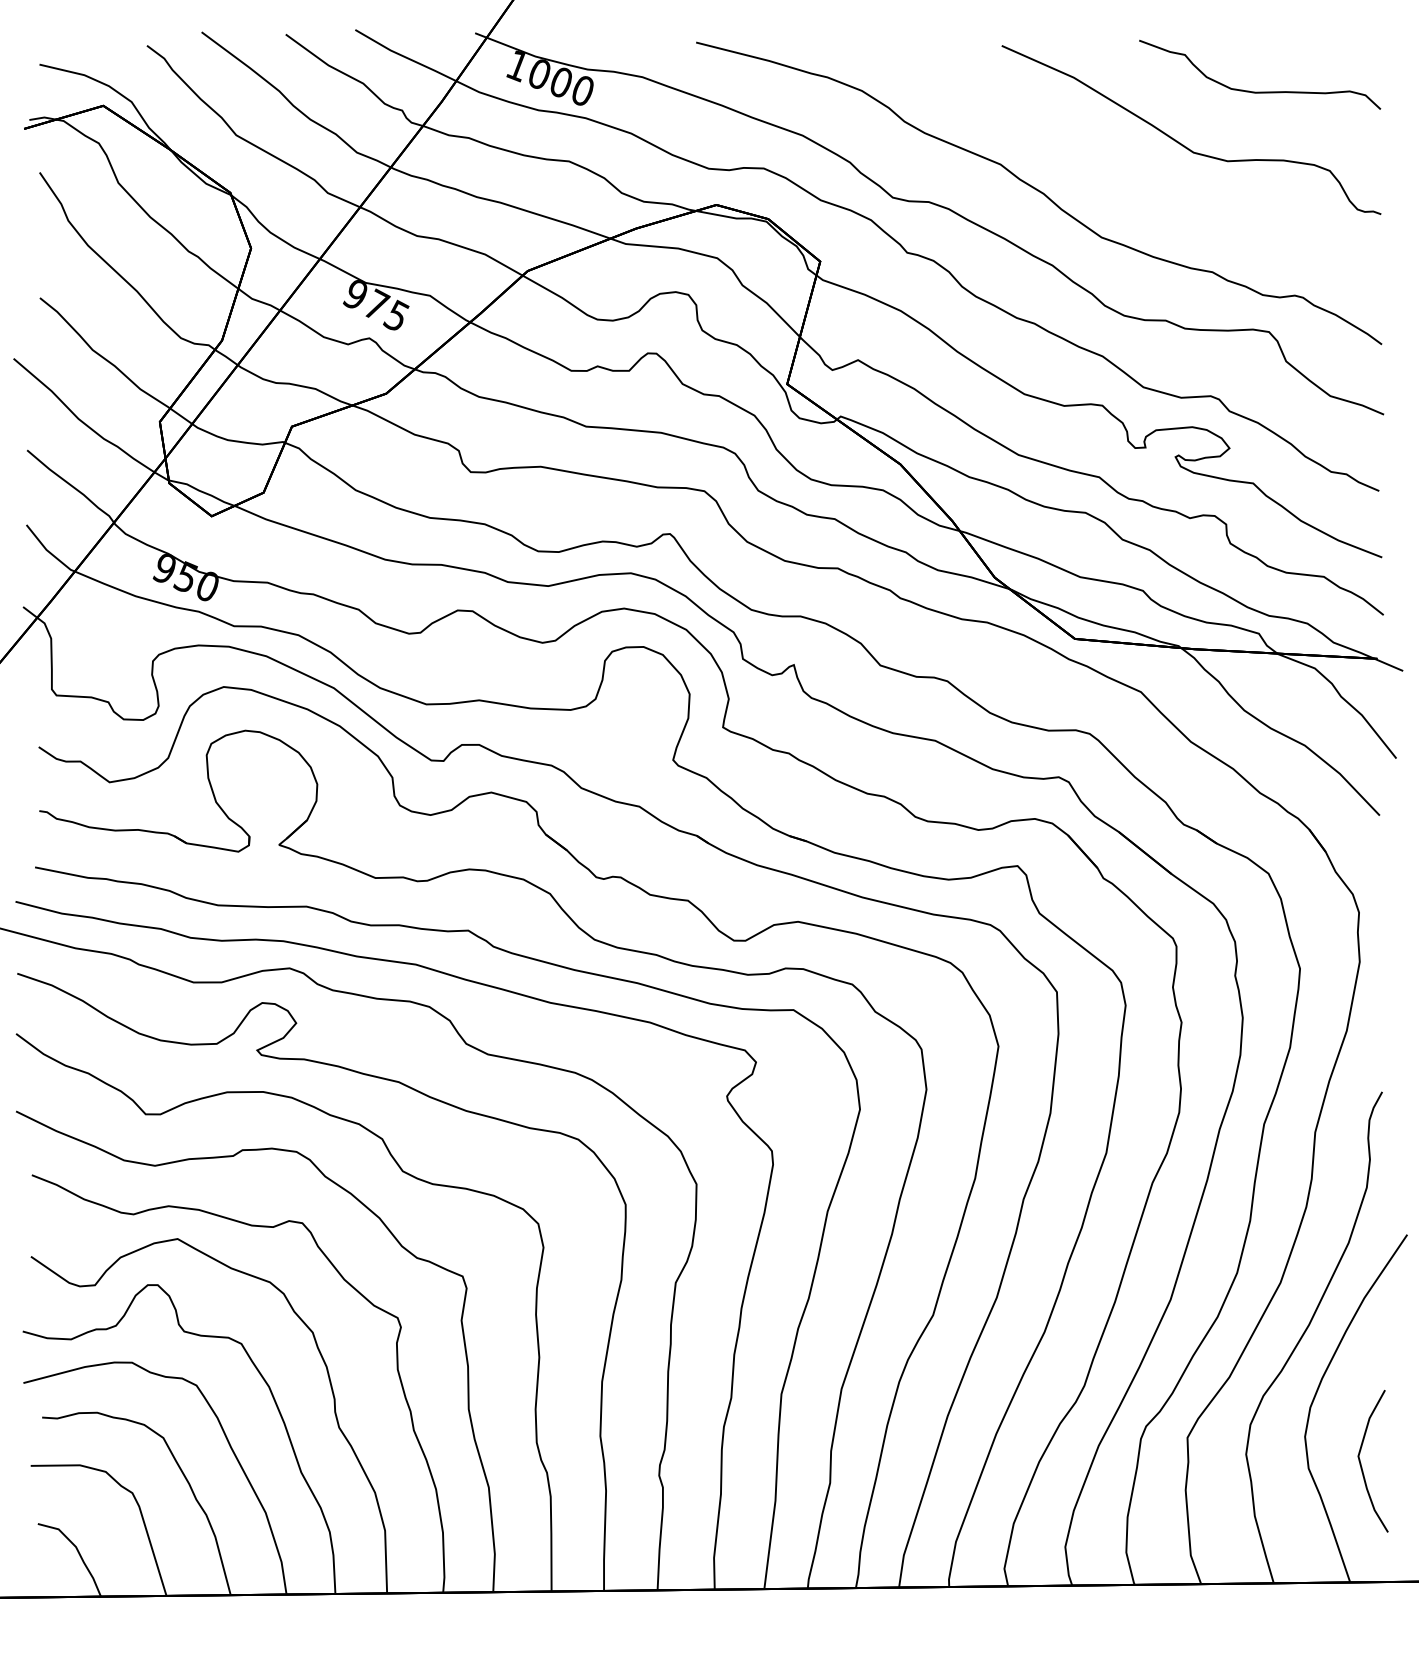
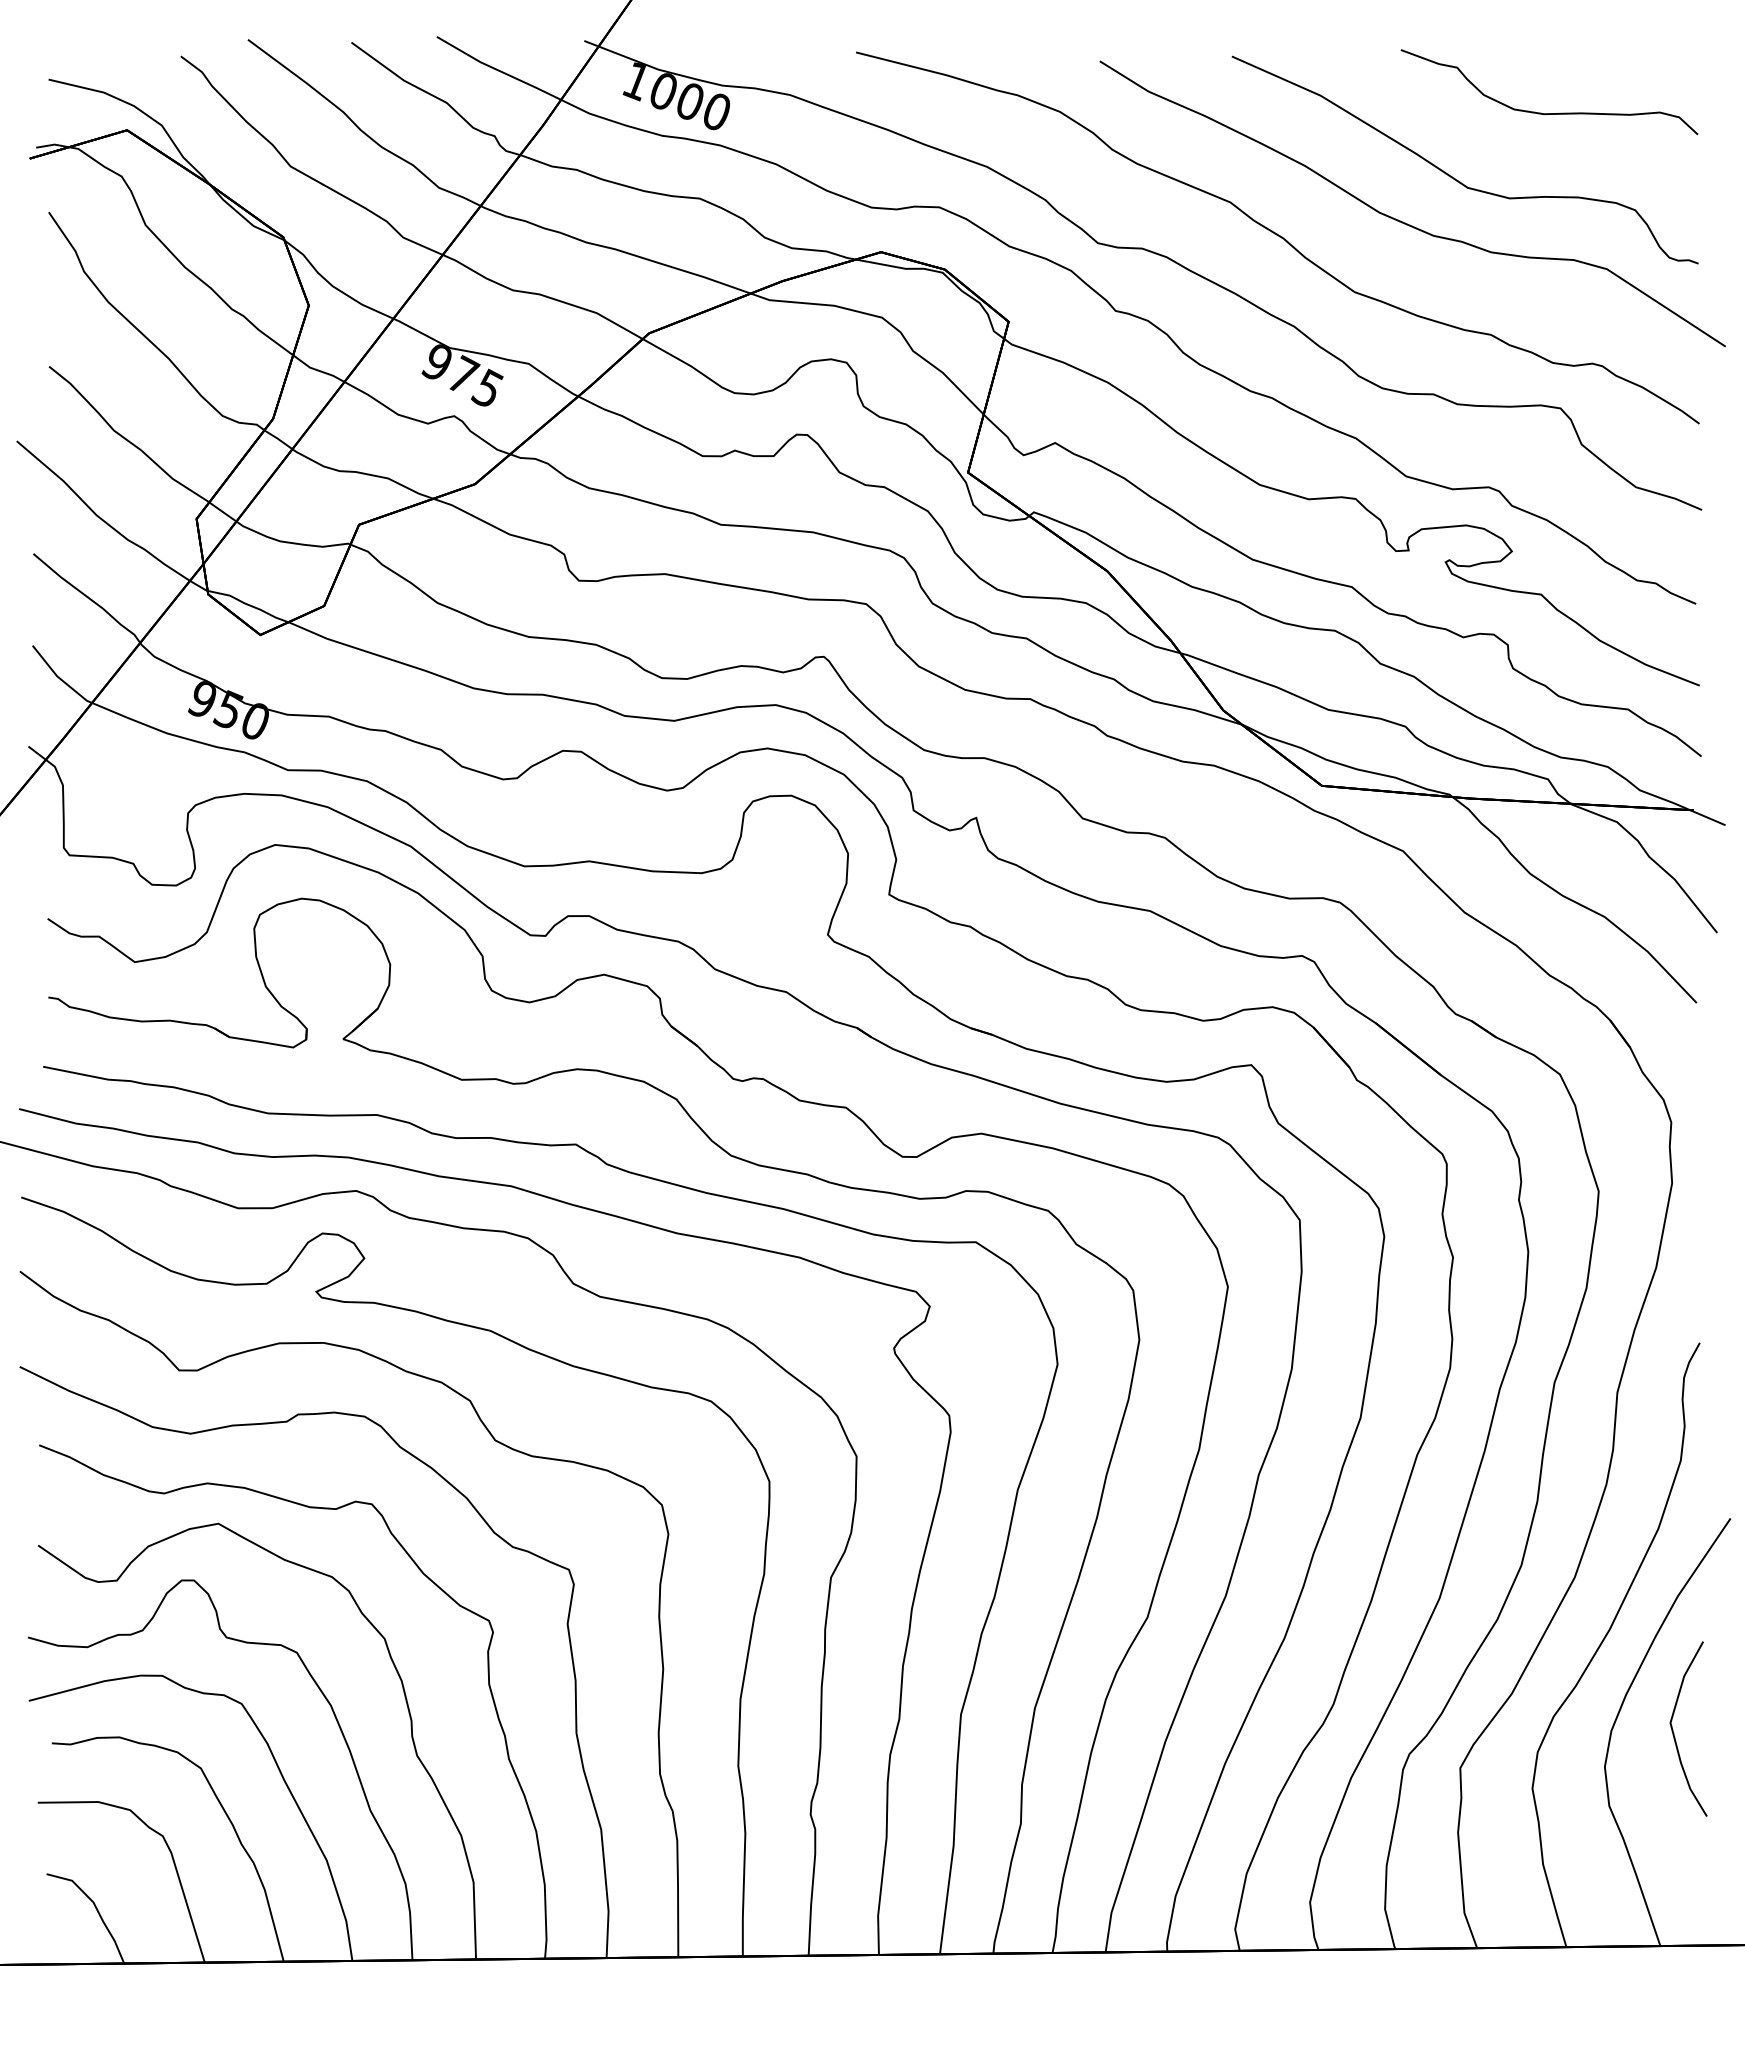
curve: (1141, 180) -> (1403, 221), added
curve: (1361, 1464) -> (1674, 1733), moved

